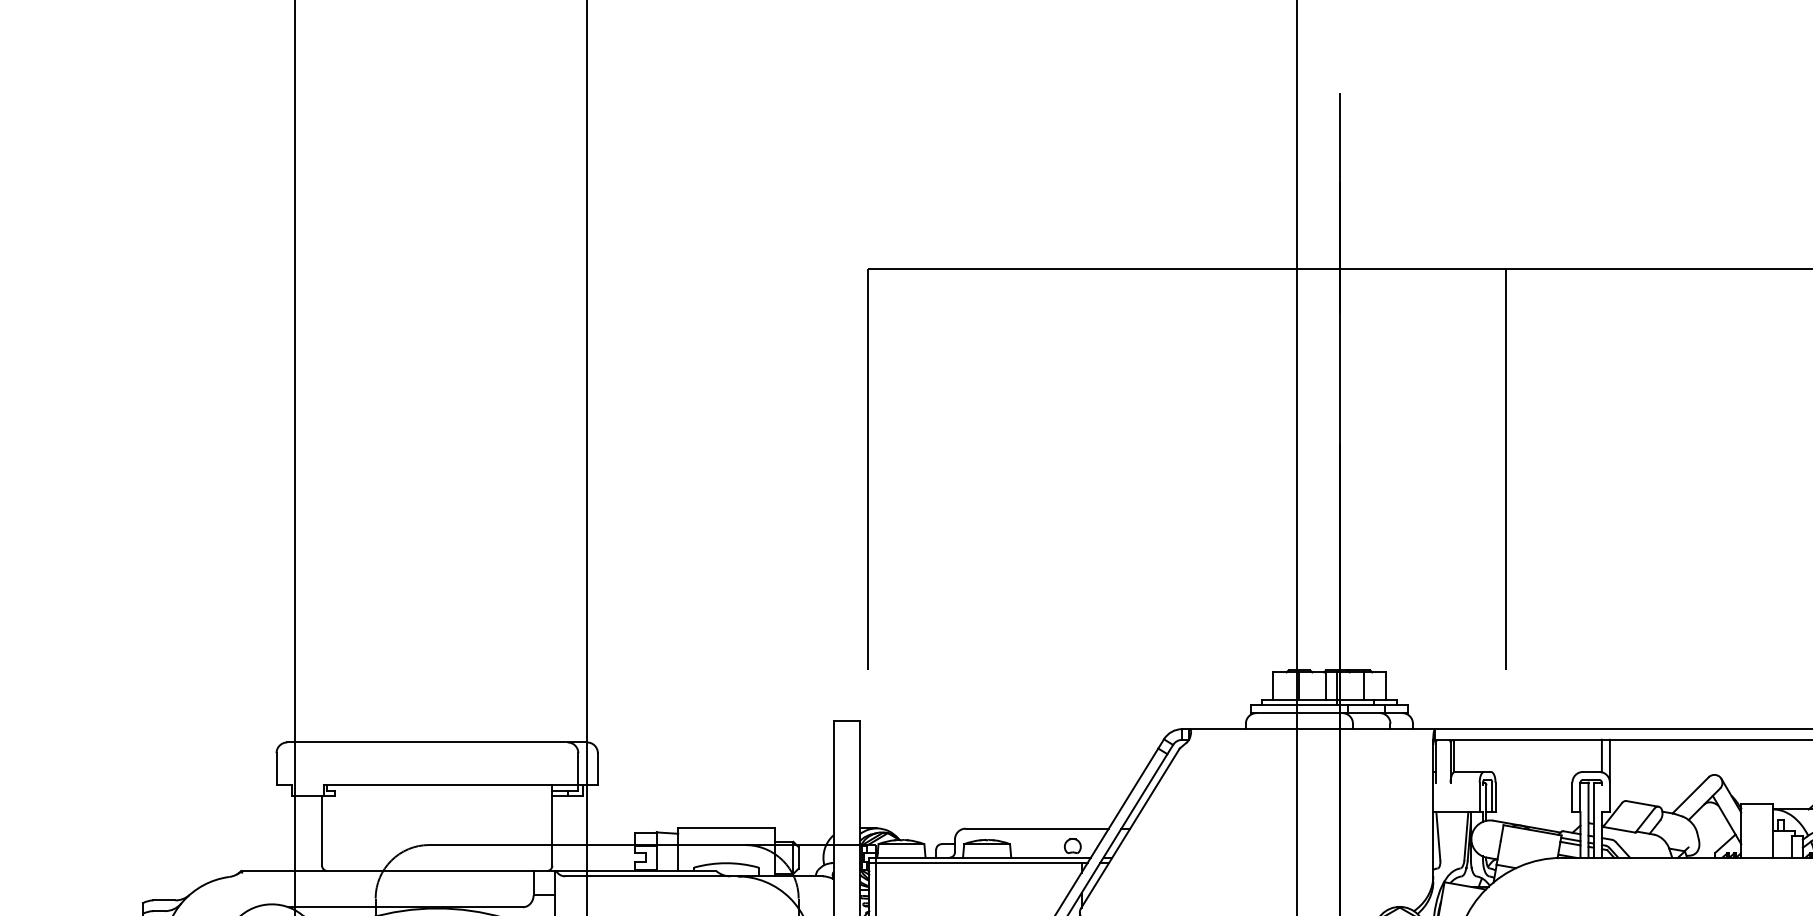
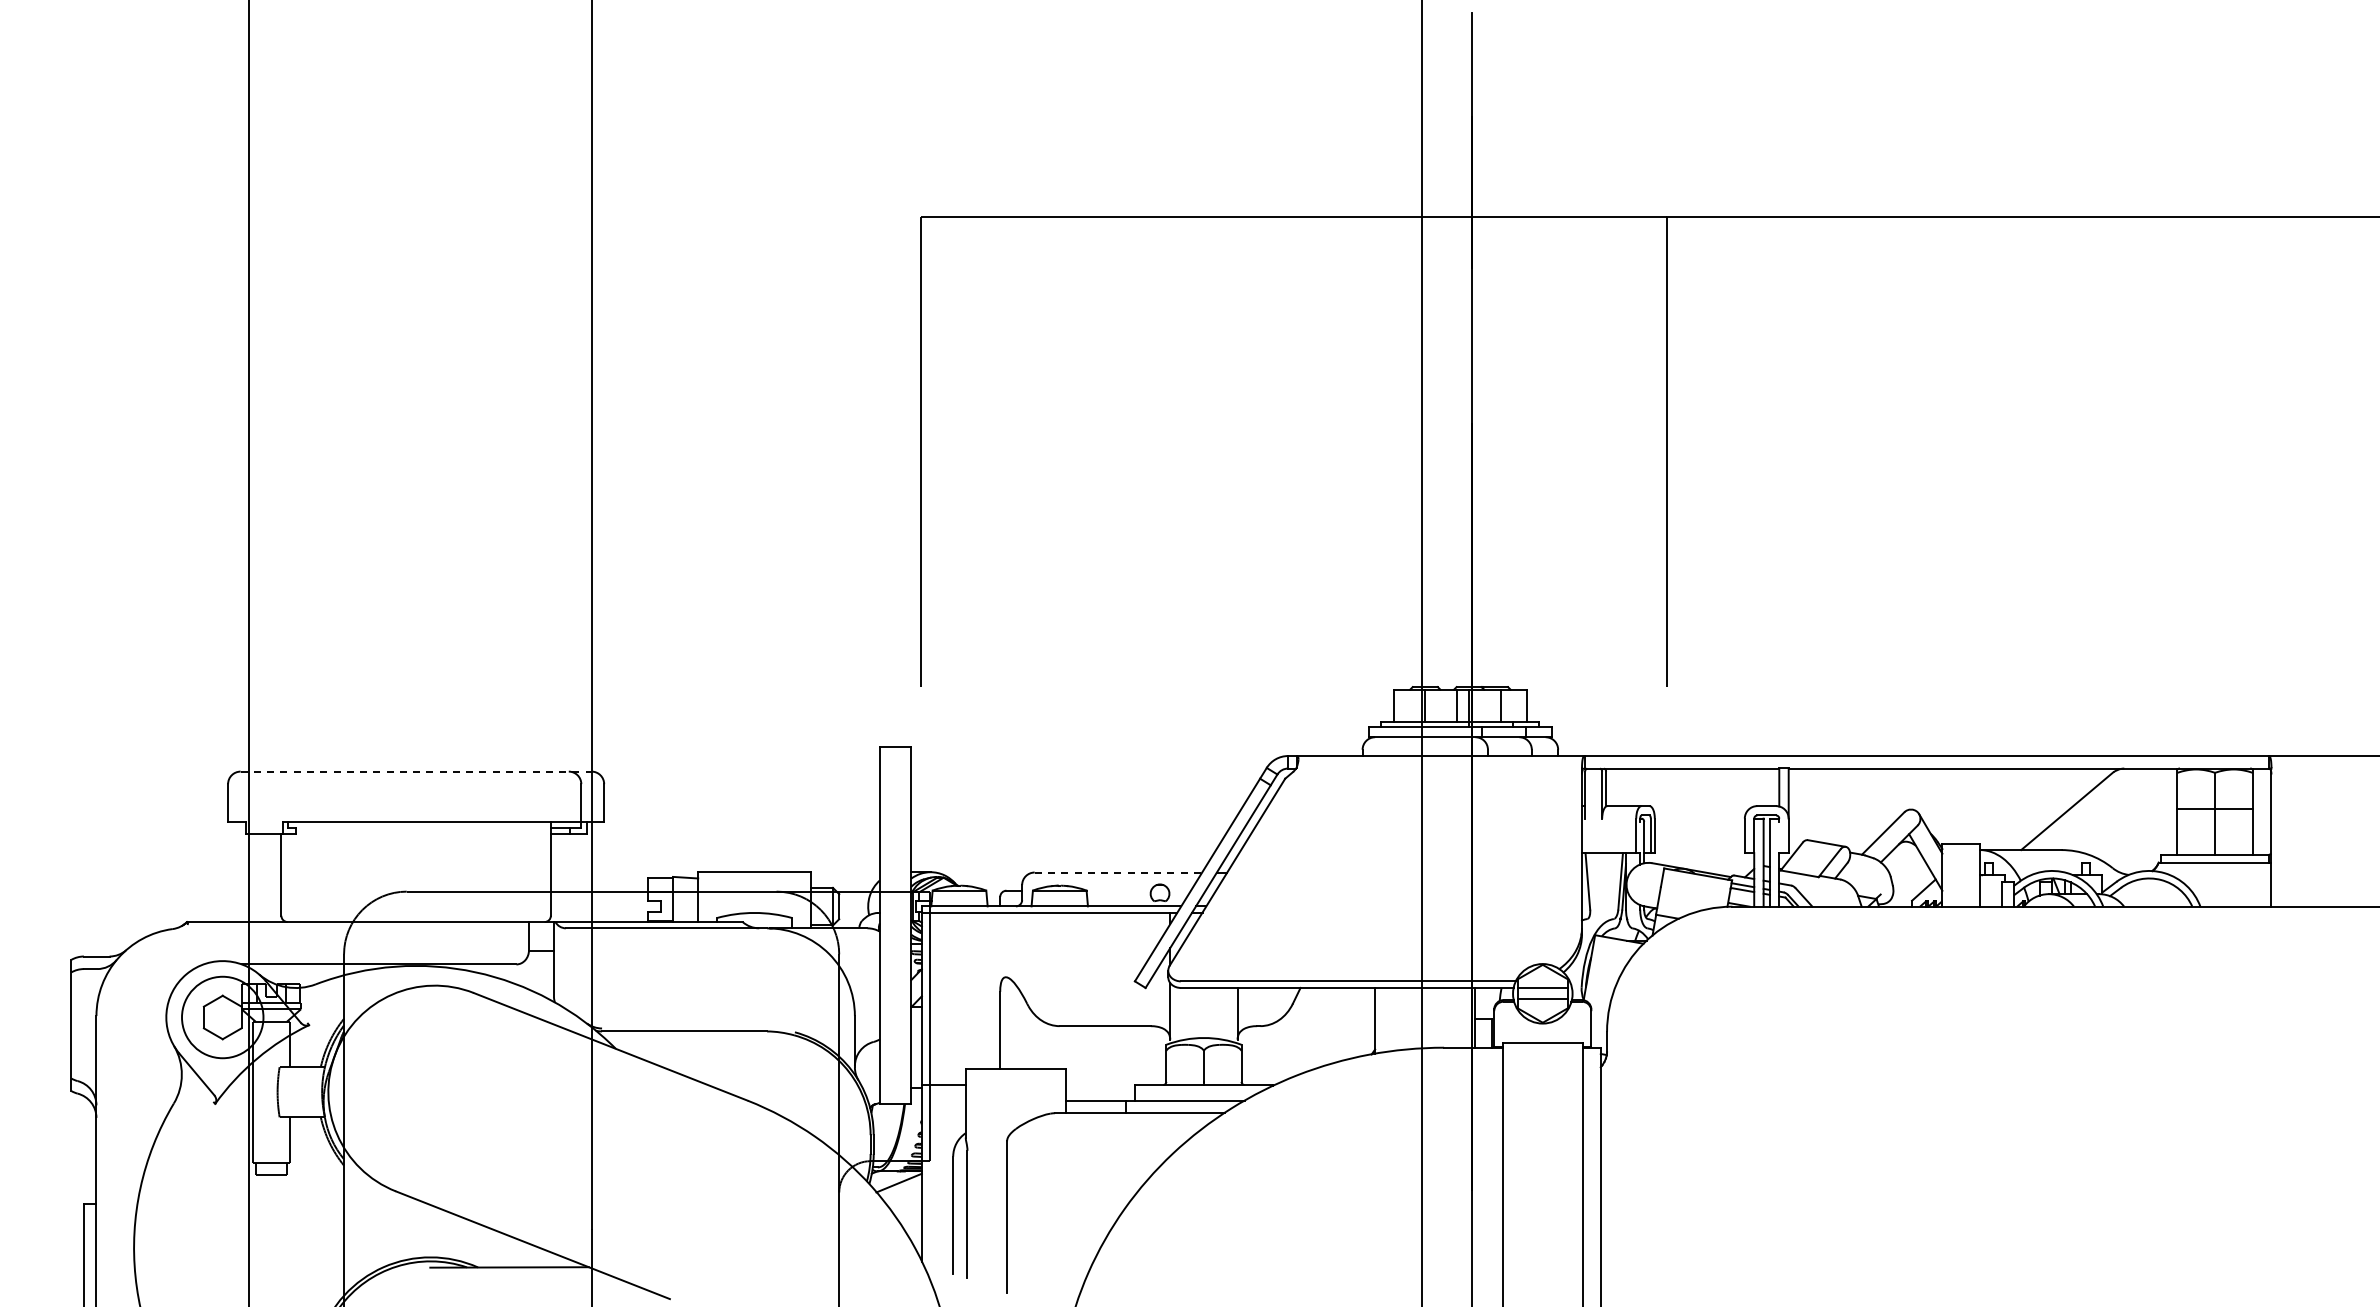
line: (437, 742) -> (416, 771), solid -> dashed
line: (1037, 828) -> (1118, 872), solid -> dashed

